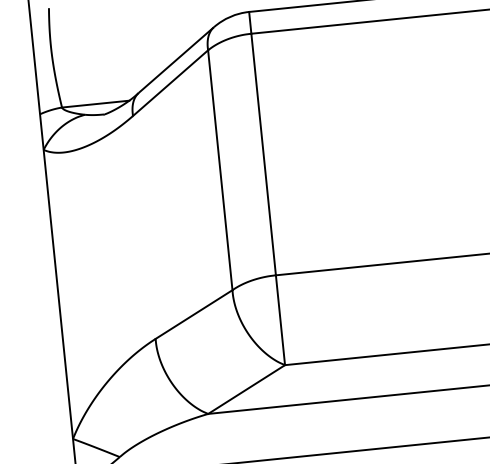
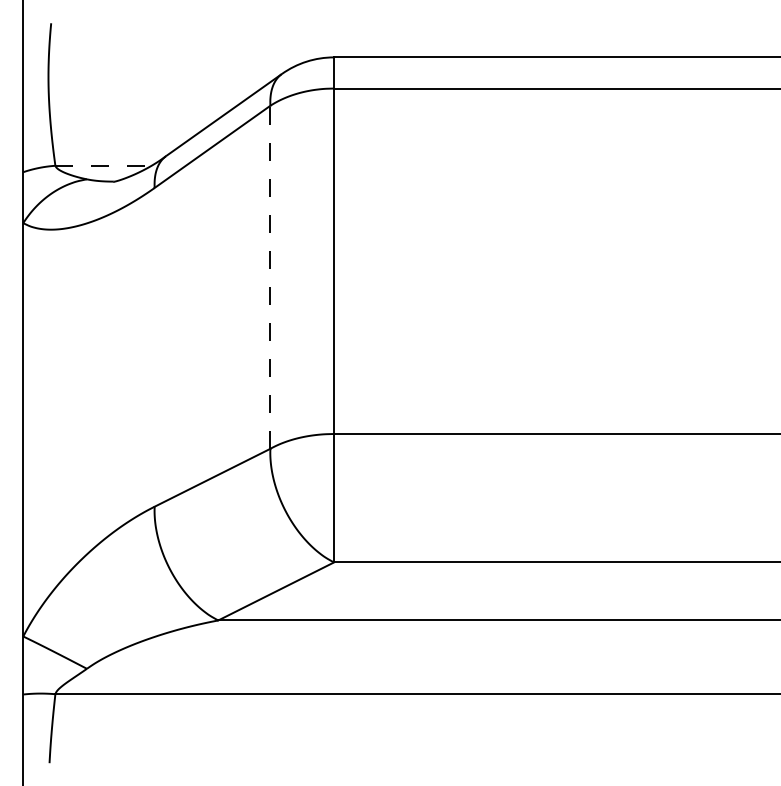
line: (95, 103) -> (103, 165), solid -> dashed
line: (220, 170) -> (270, 277), solid -> dashed

